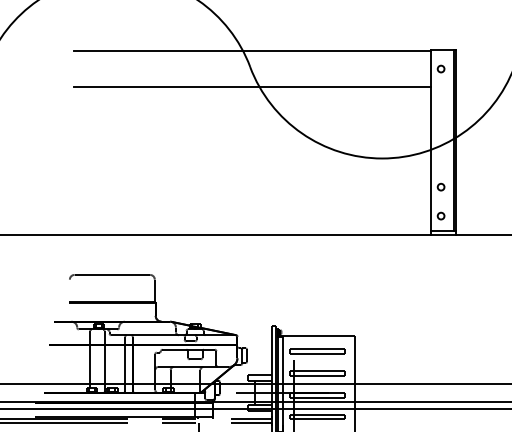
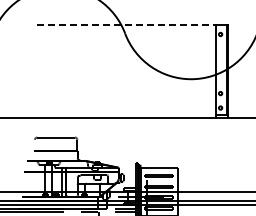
line: (253, 51) -> (126, 25), solid -> dashed
line: (253, 87) -> (126, 43), removed

